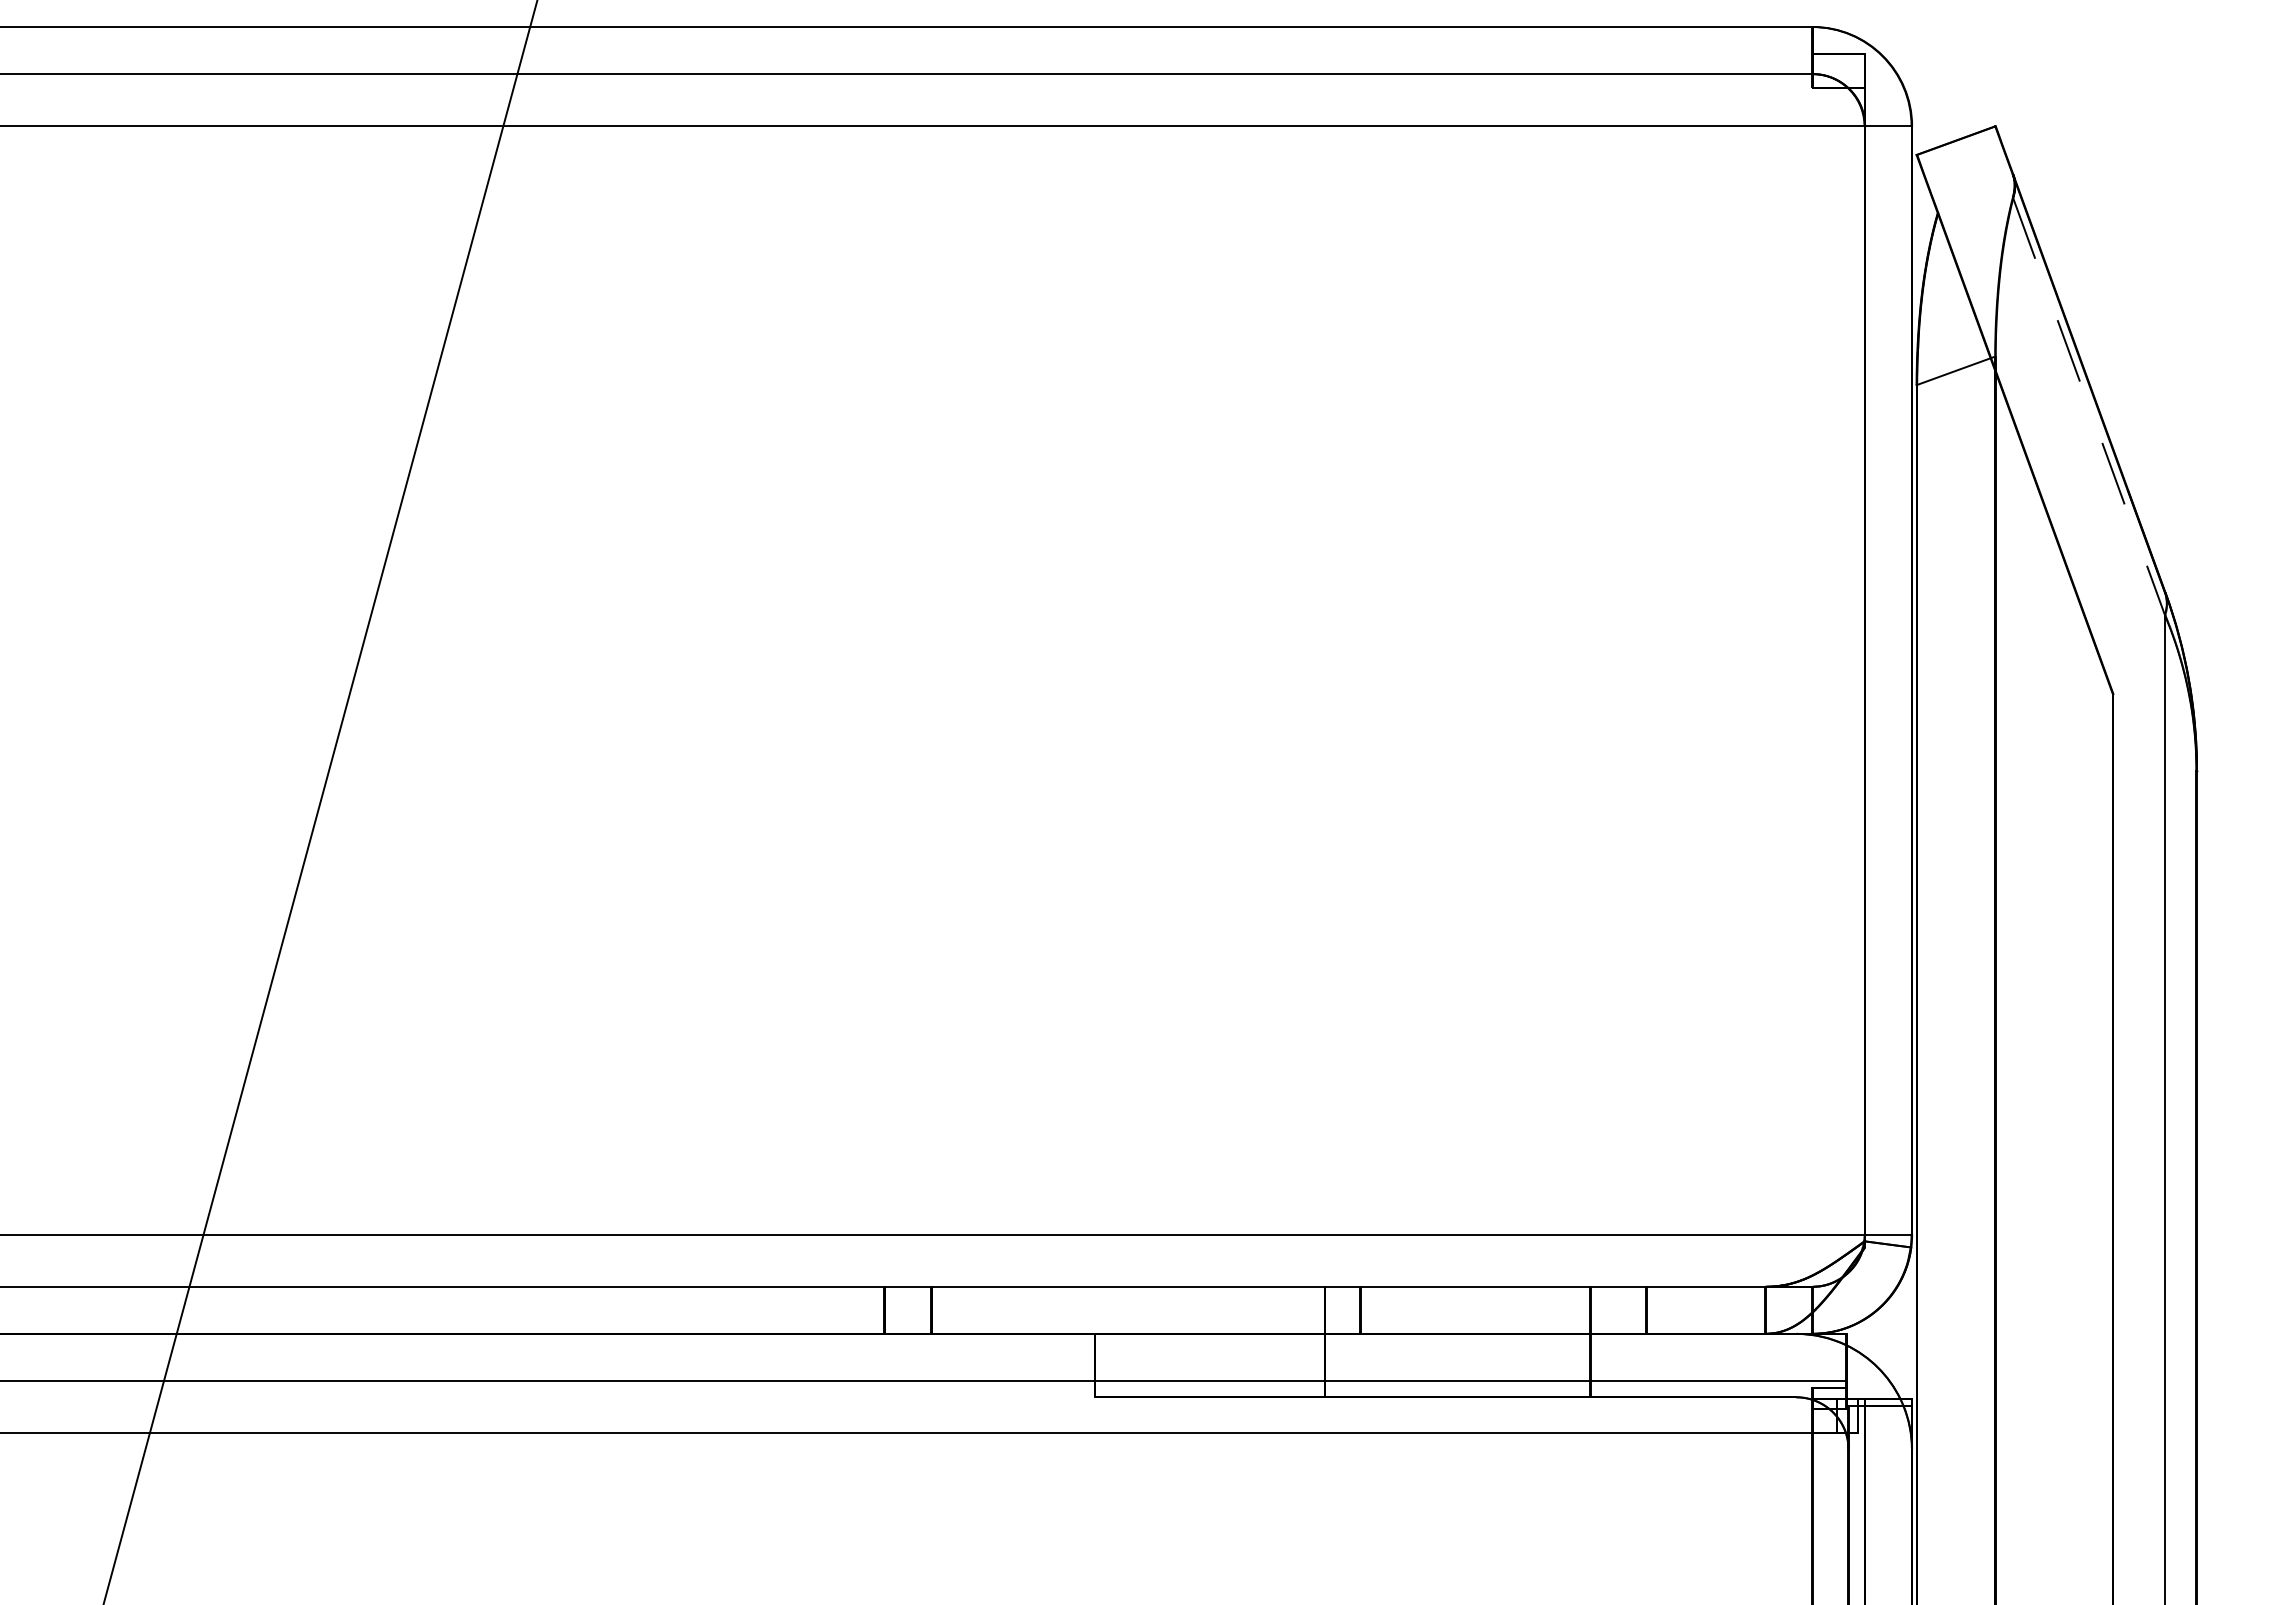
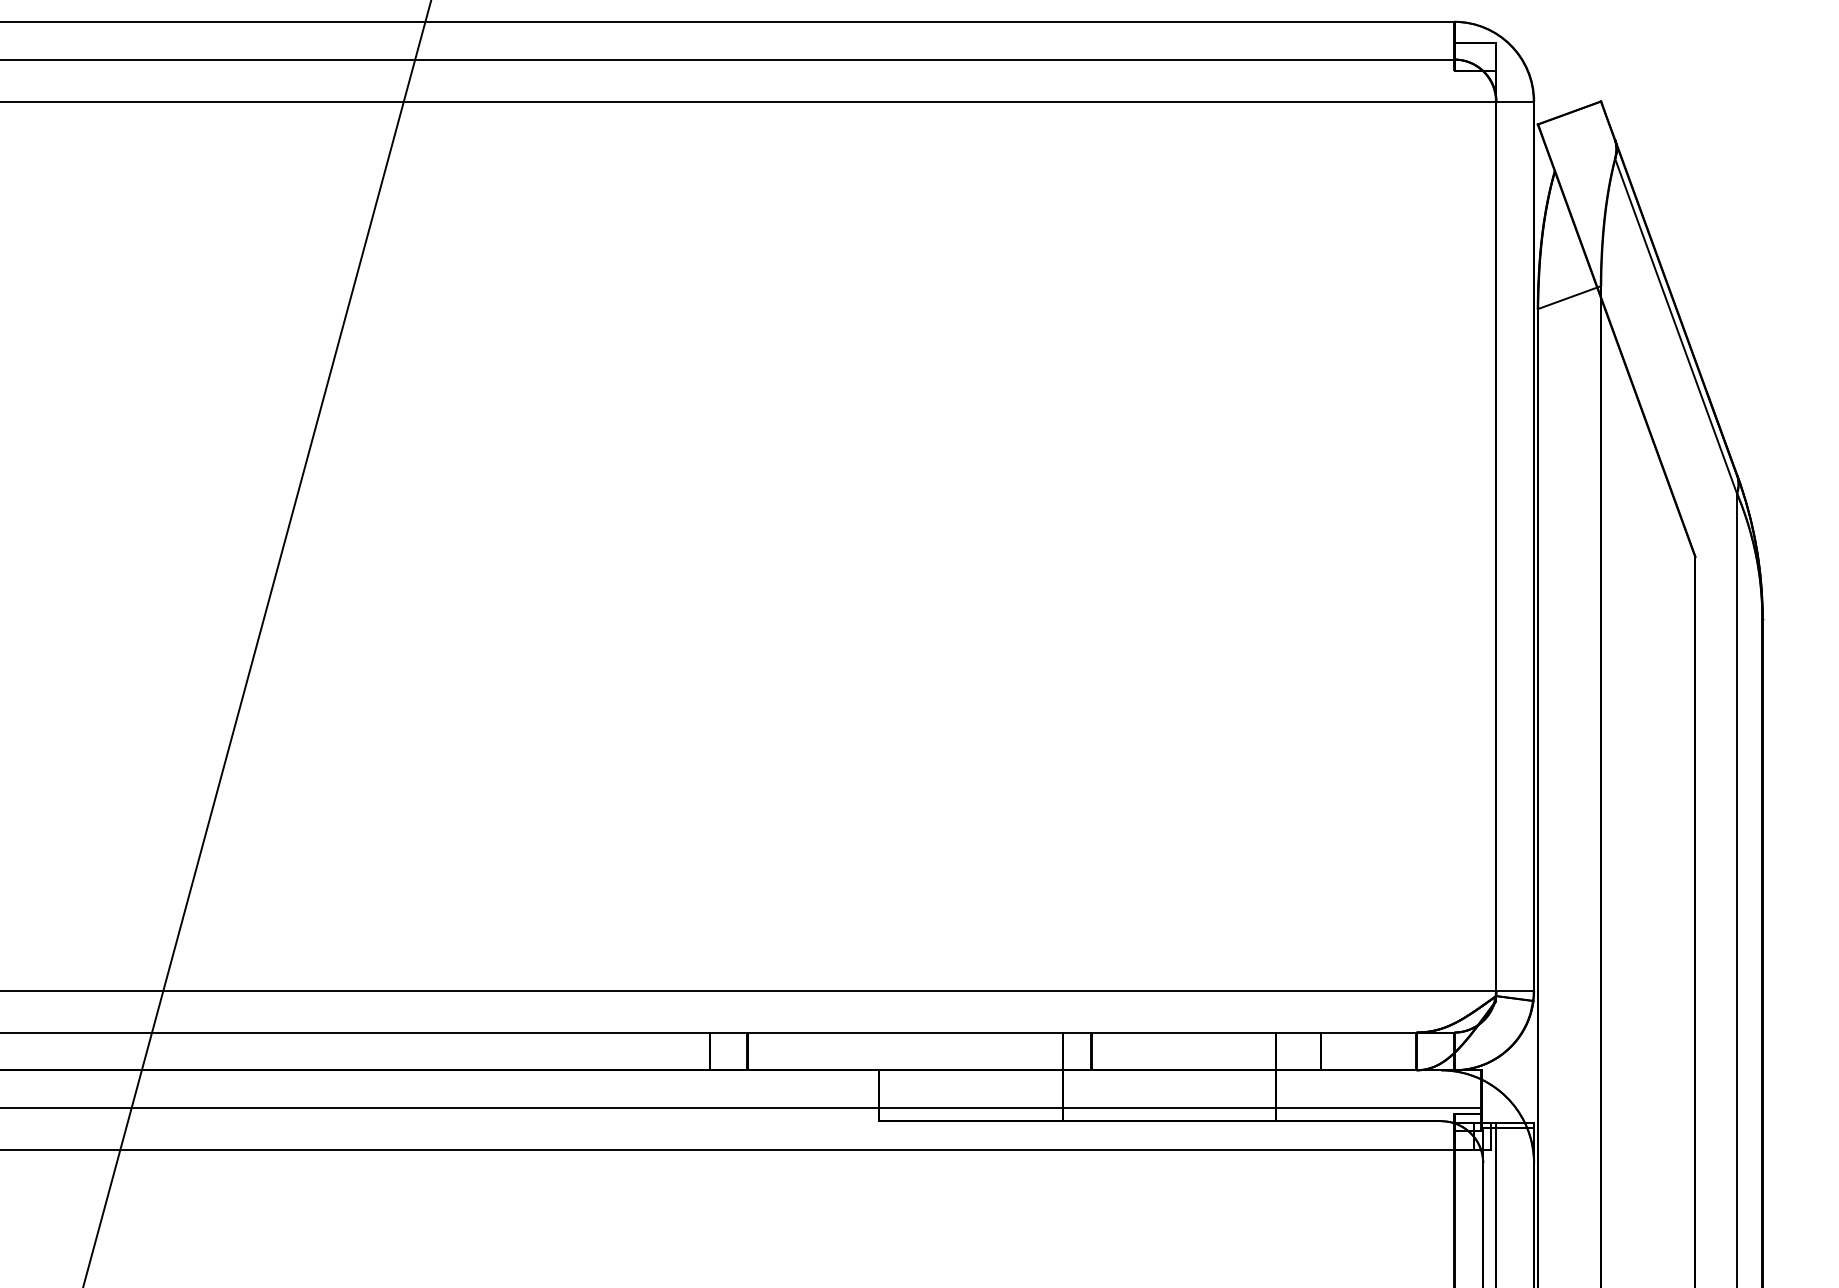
line: (2089, 406) -> (1676, 326), dashed -> solid

